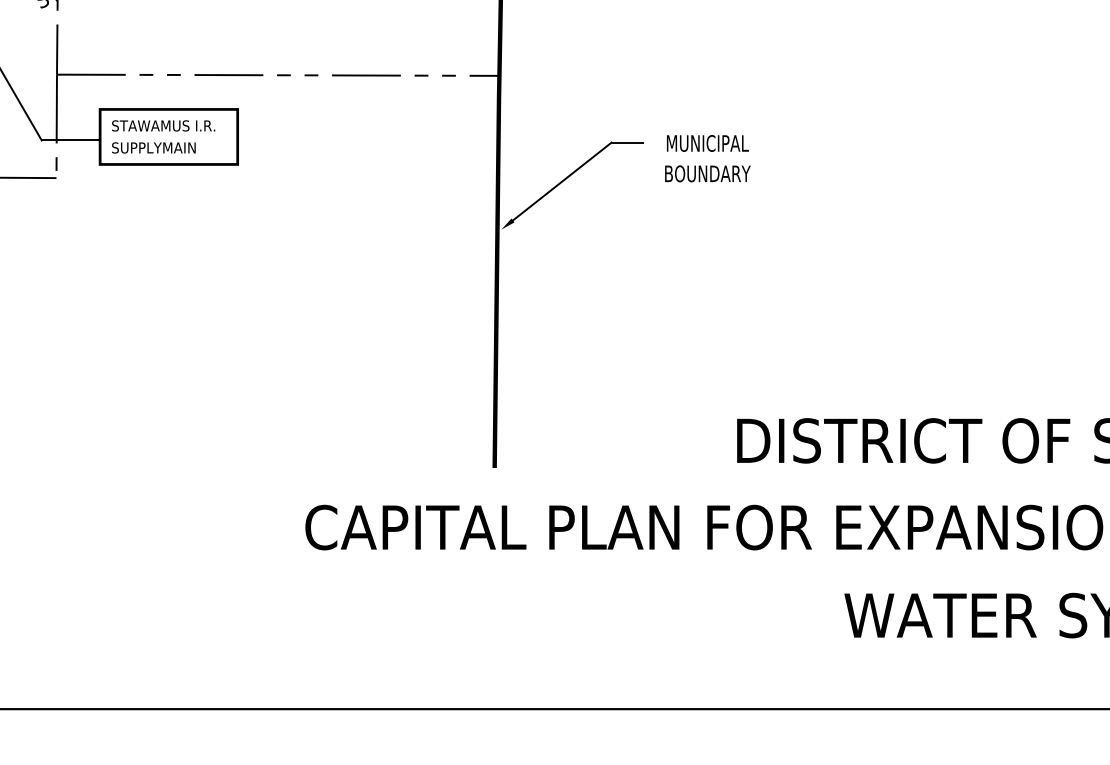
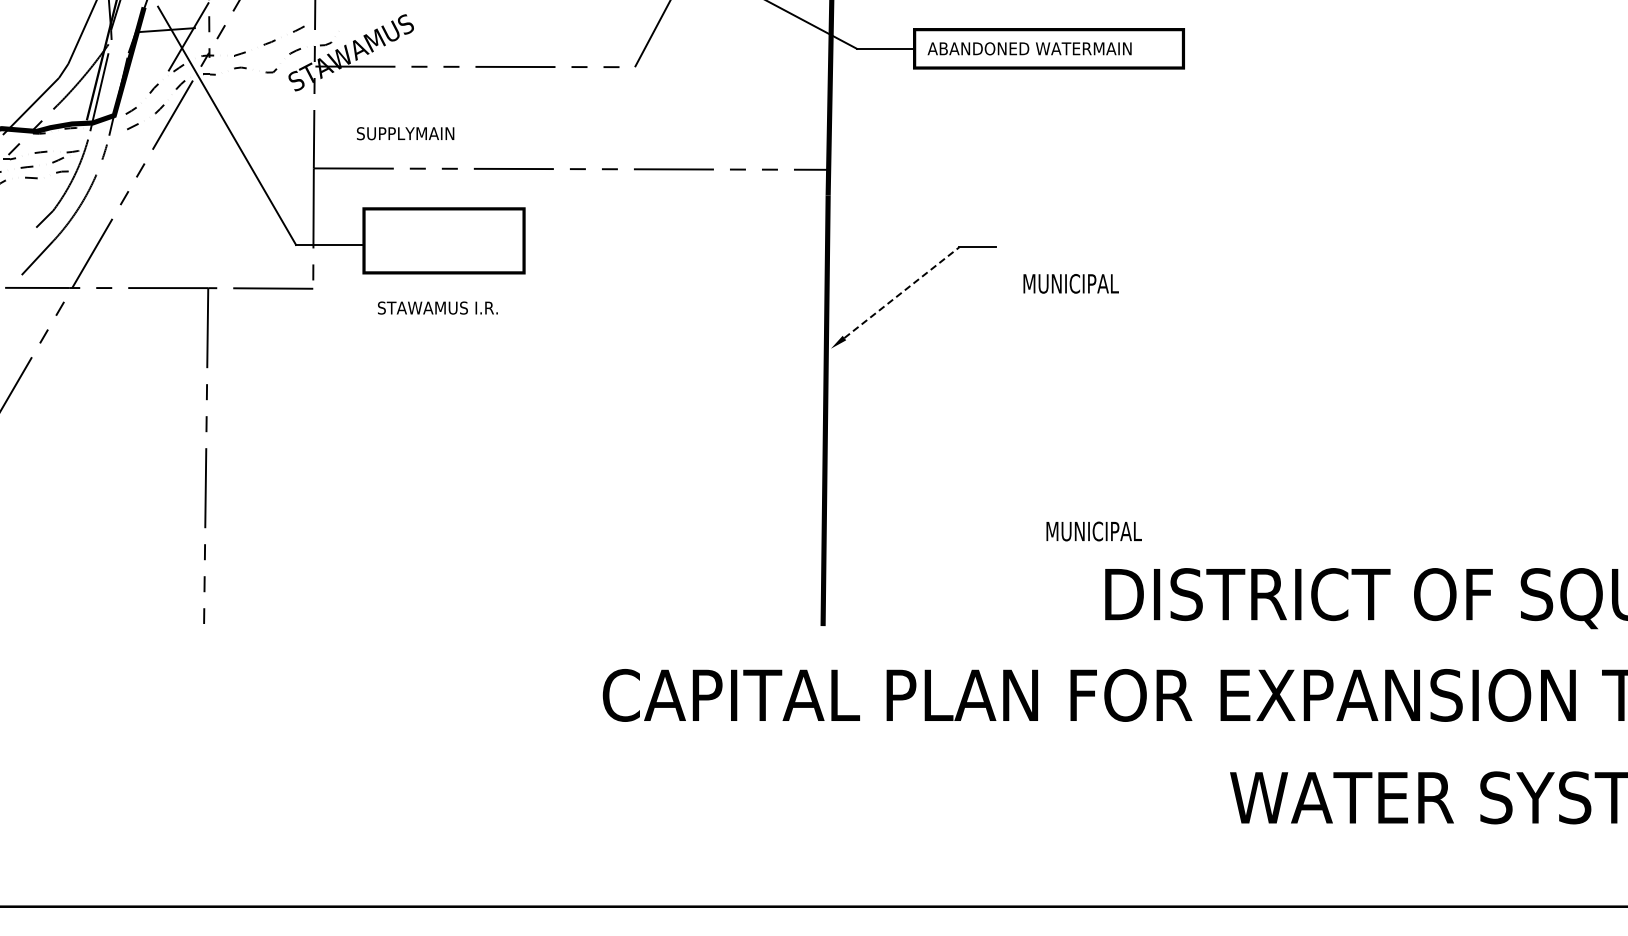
text: (163, 125) -> (437, 307), moved
text: (707, 143) -> (1093, 531), moved
text: (153, 147) -> (405, 133), moved
text: (707, 173) -> (1070, 283), BOUNDARY -> MUNICIPAL
line: (562, 181) -> (902, 292), solid -> dashed

